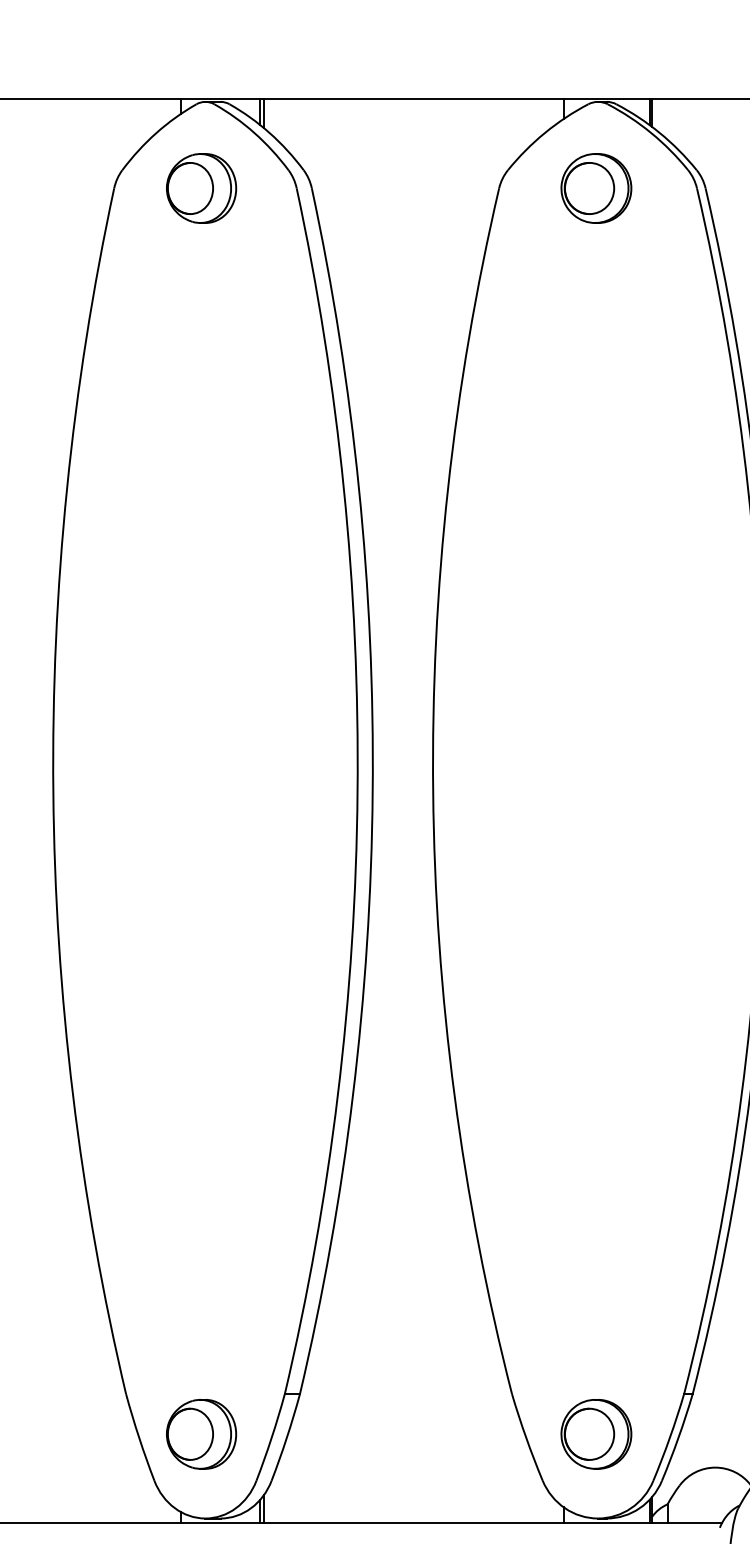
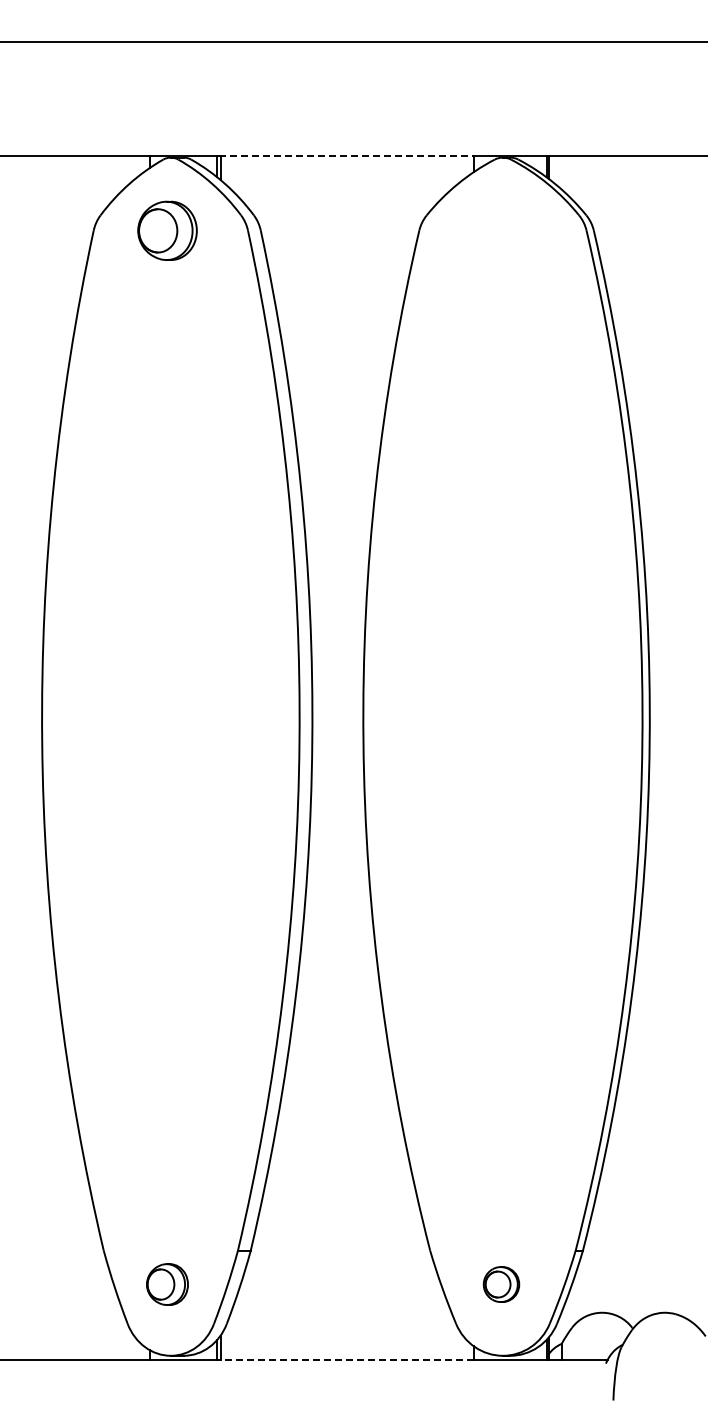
line: (413, 99) -> (346, 155), solid -> dashed
part: (596, 188) -> (501, 230), removed
part: (201, 1434) -> (167, 1284), size x0.7
part: (596, 1434) -> (501, 1284), size x0.6
line: (413, 1522) -> (346, 1359), solid -> dashed

